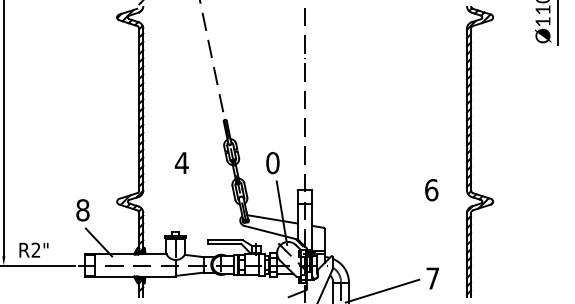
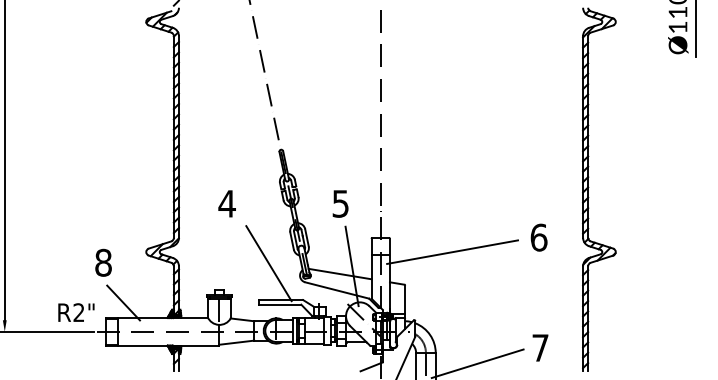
text: (272, 162) -> (340, 203), 0 -> 5
line: (362, 201) -> (452, 251), added
line: (215, 210) -> (268, 263), added
text: (34, 250) -> (76, 312), moved

